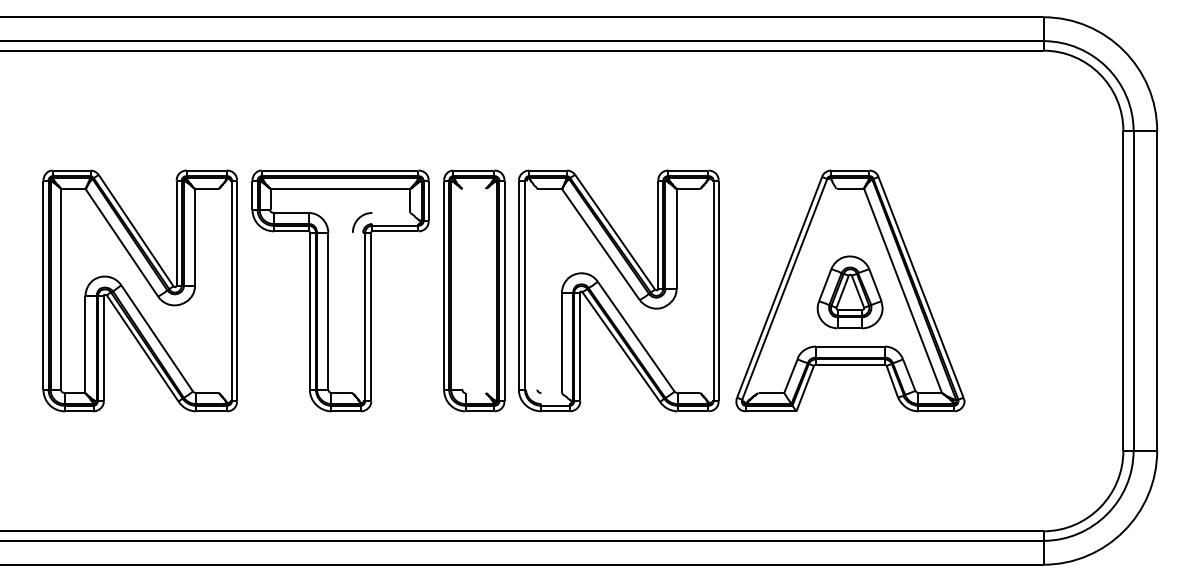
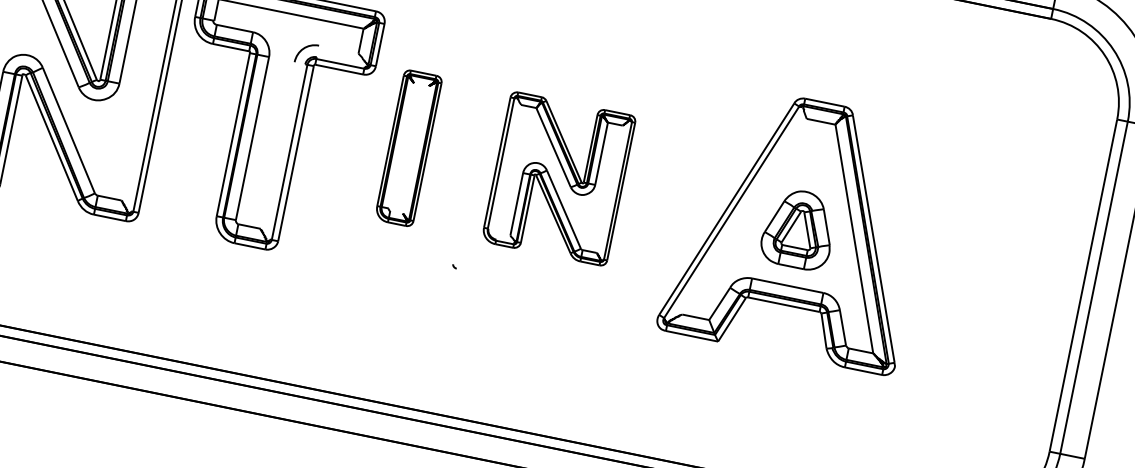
part: (474, 290) -> (408, 147), size x0.6
part: (618, 290) -> (558, 178), size x0.6

